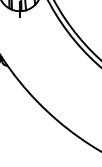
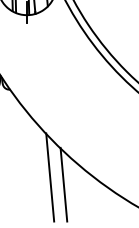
line: (36, 129) -> (49, 176), added
line: (46, 135) -> (63, 185), added

